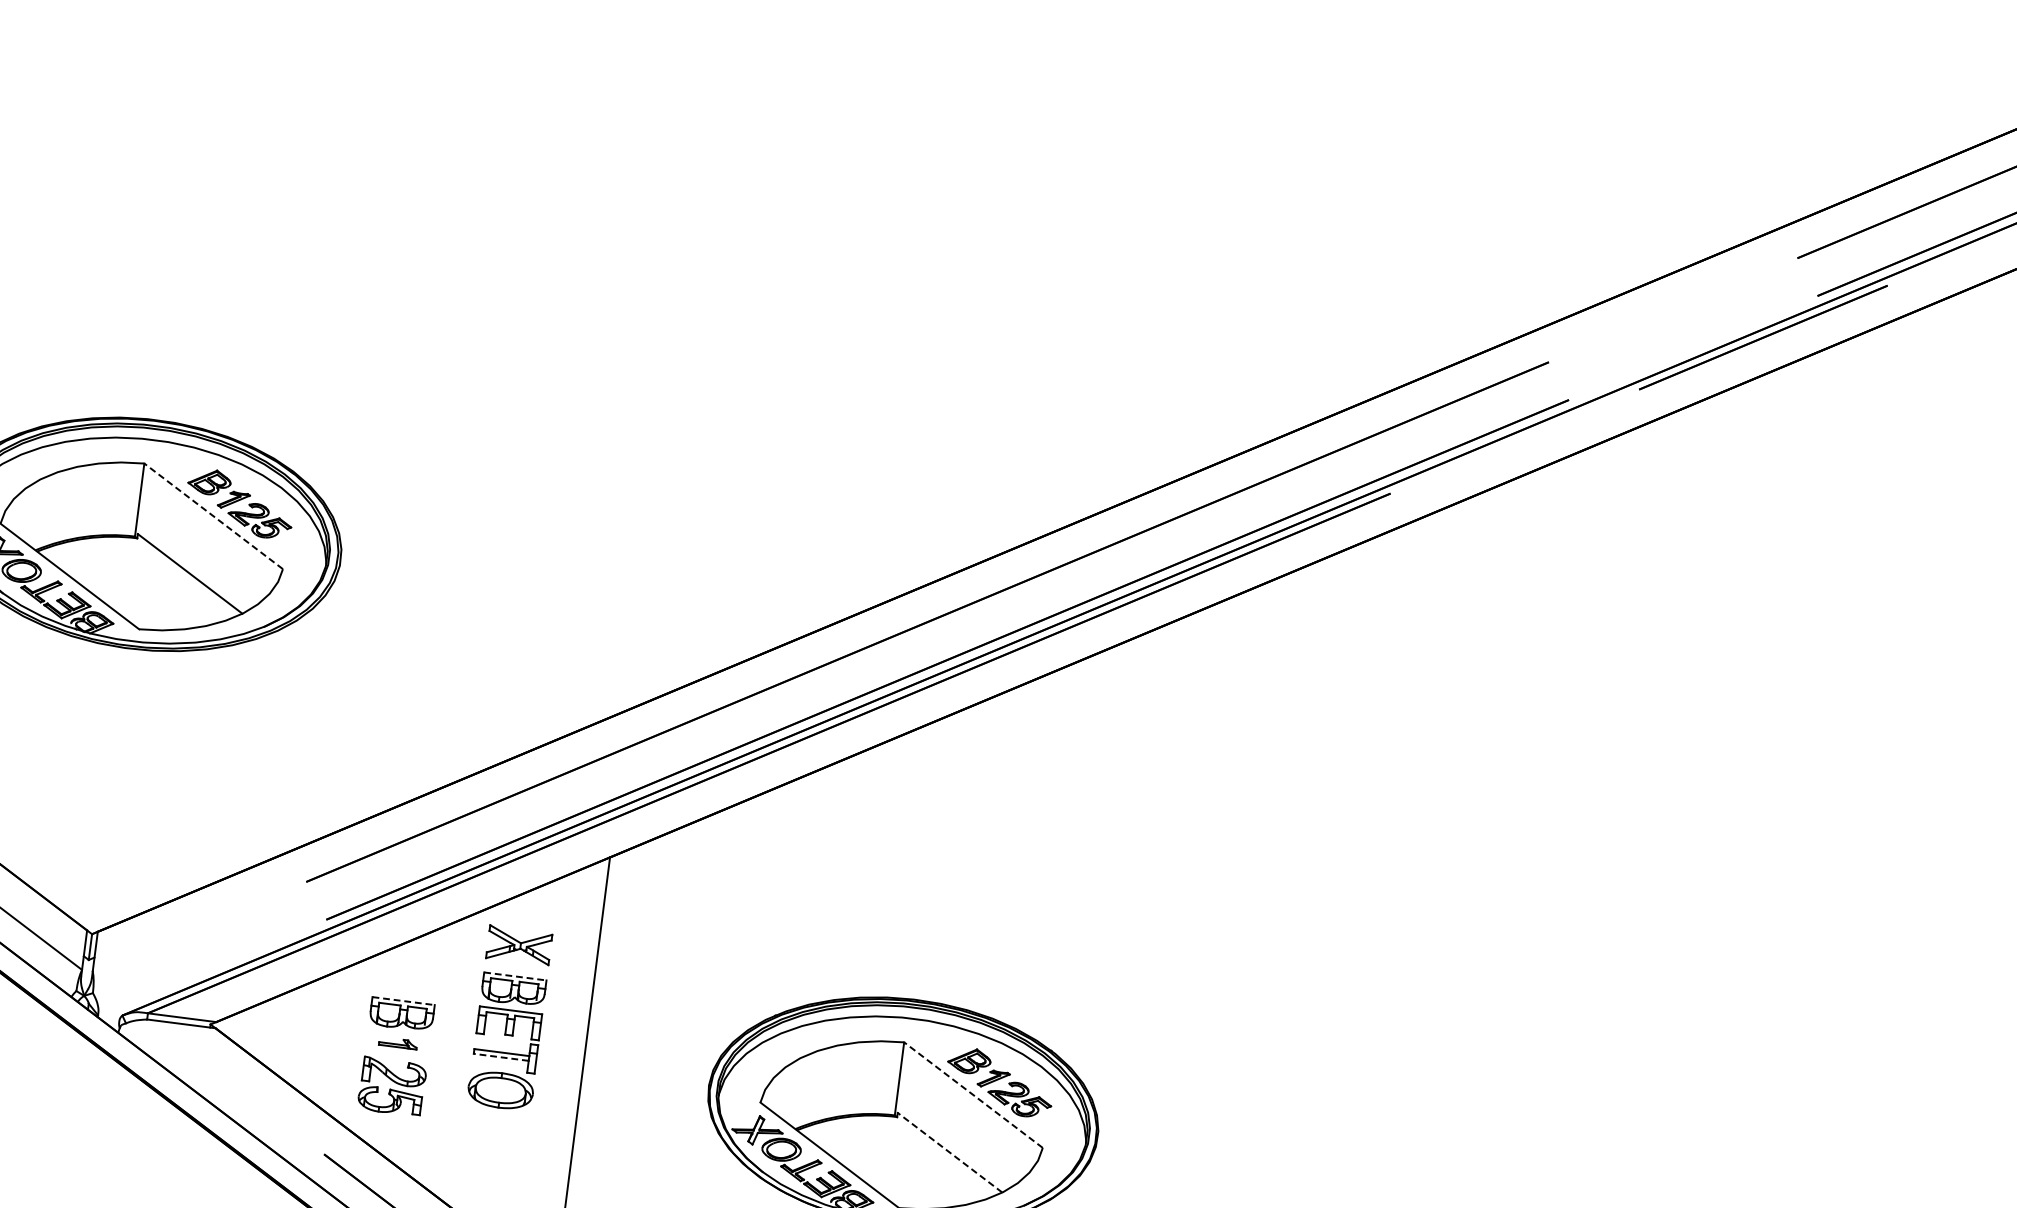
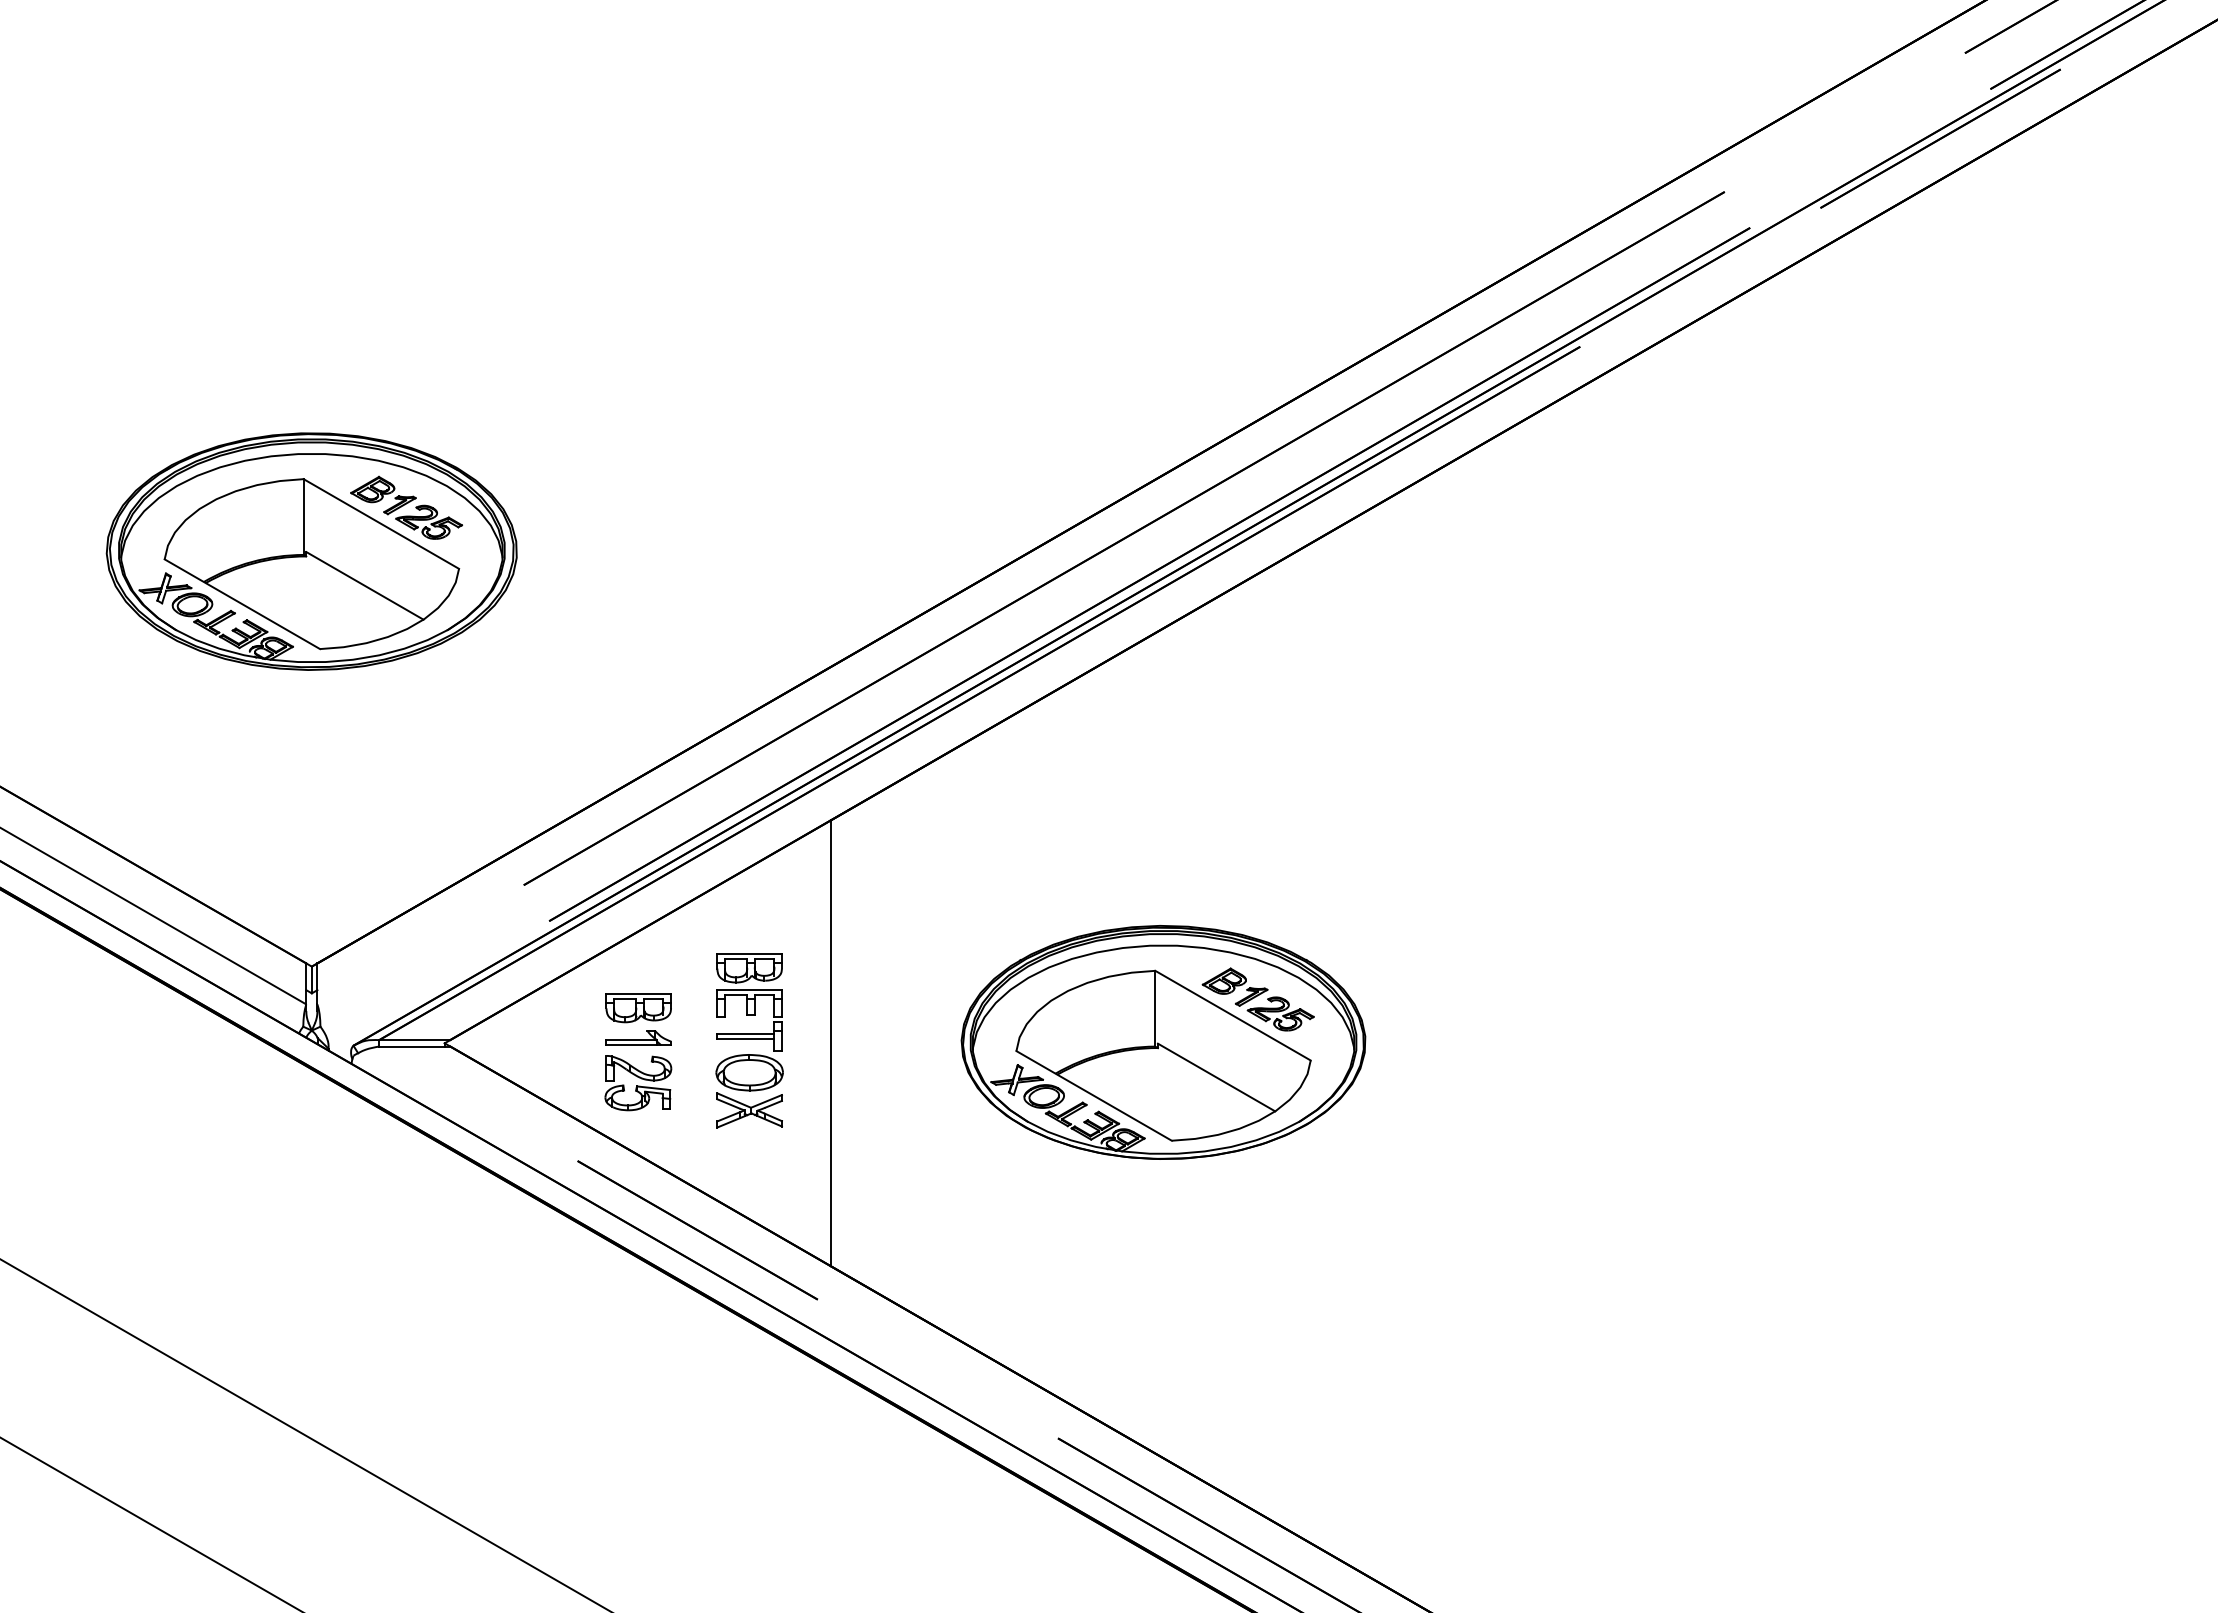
line: (213, 516) -> (381, 524), dashed -> solid
part: (519, 945) -> (749, 1110), moved
line: (516, 976) -> (750, 954), dashed -> solid
line: (404, 1001) -> (639, 994), dashed -> solid
part: (398, 1042) -> (638, 1037), size x1.67
line: (500, 1056) -> (745, 1038), dashed -> solid
line: (973, 1095) -> (1233, 1015), dashed -> solid
line: (949, 1152) -> (1216, 1077), dashed -> solid

